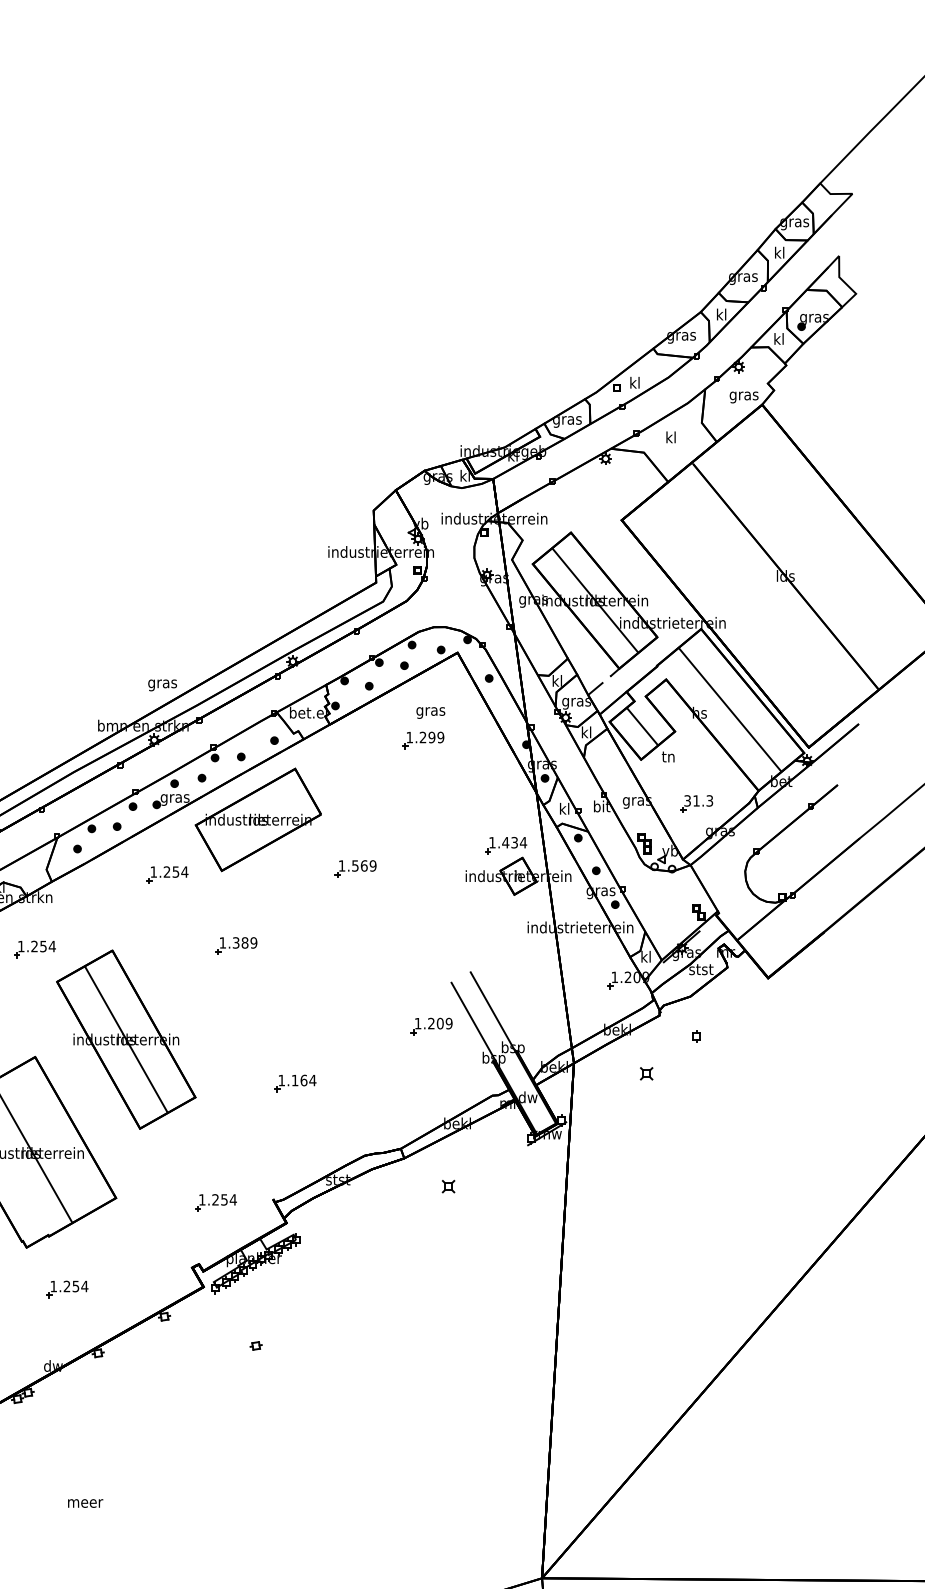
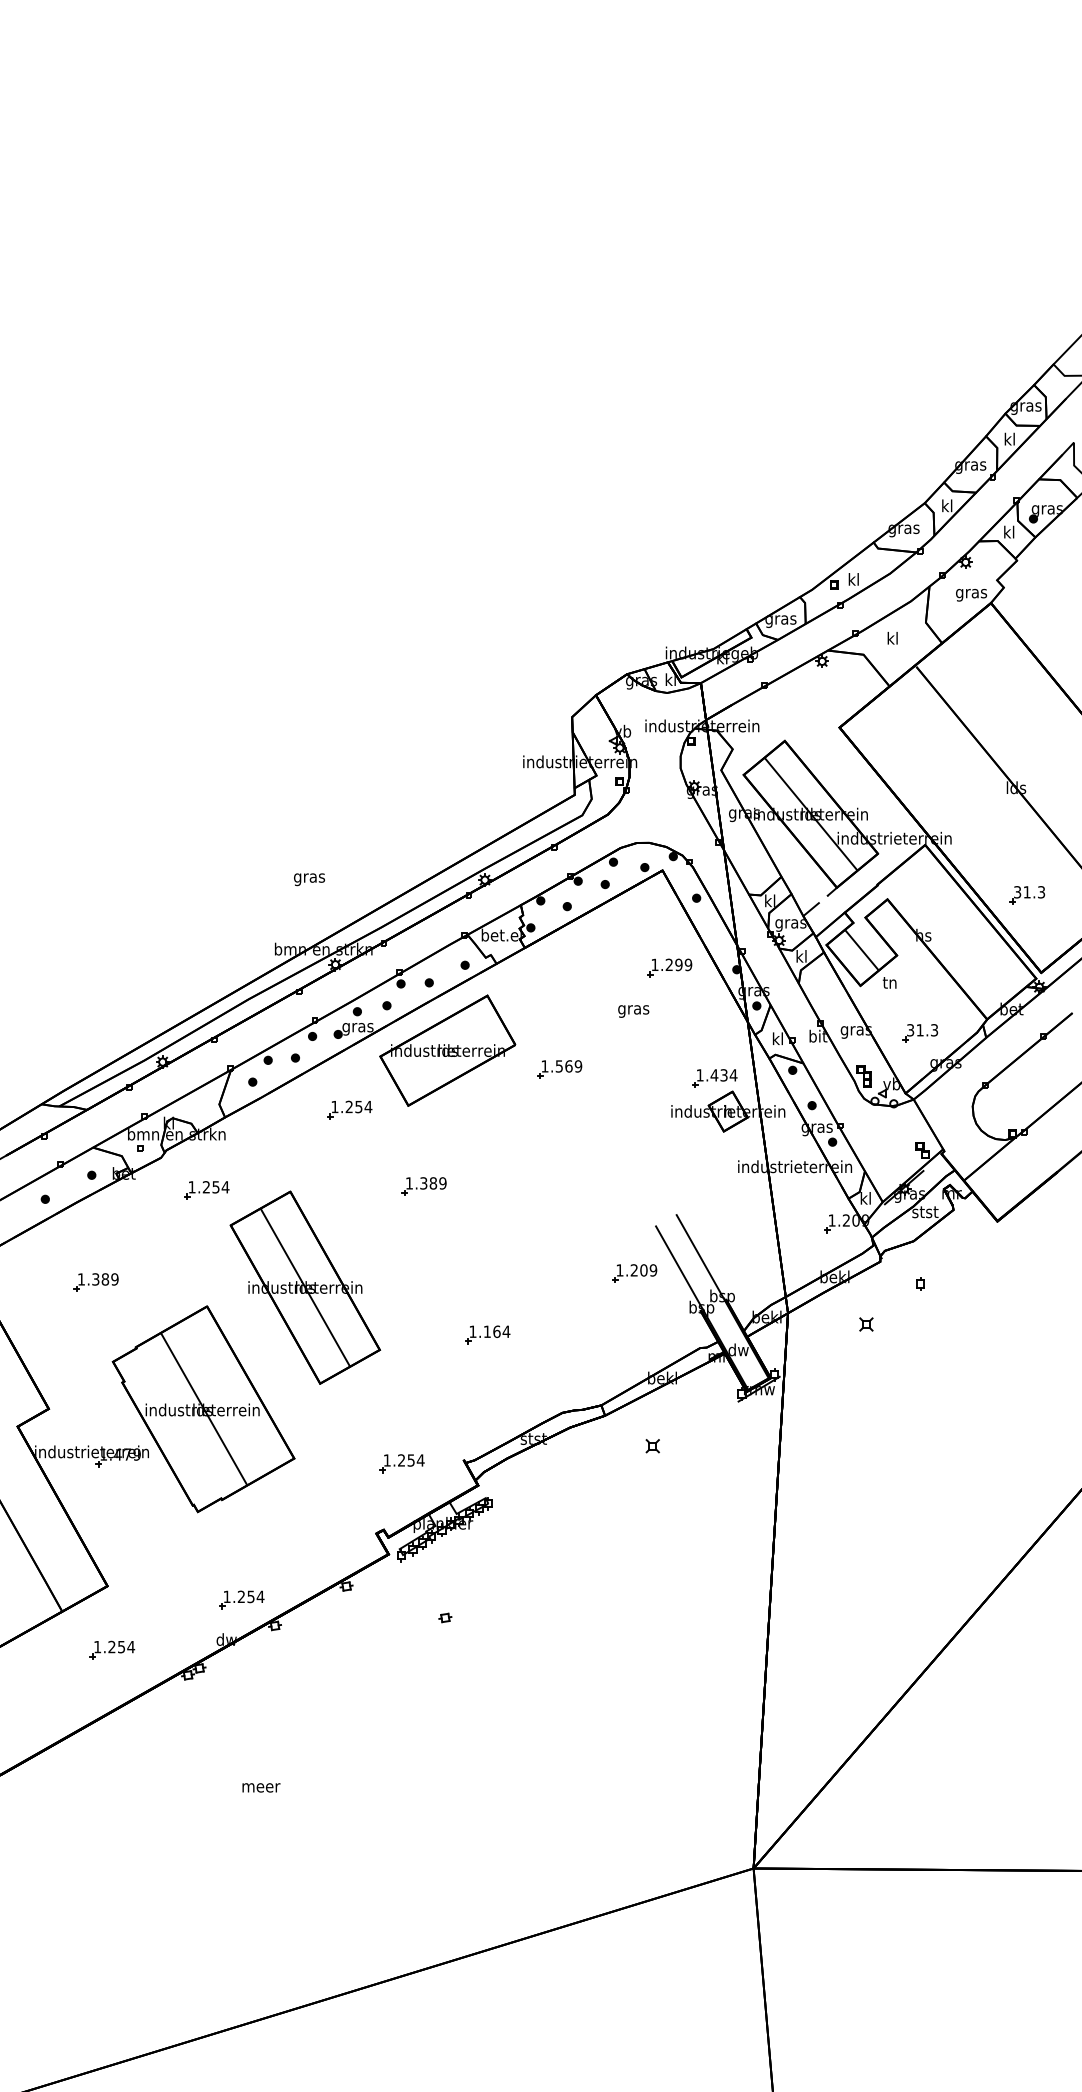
part: (795, 675) -> (1026, 895), added
text: (162, 685) -> (309, 879), moved
line: (730, 709) -> (956, 931), removed
text: (430, 713) -> (633, 1011), moved
part: (423, 739) -> (669, 967), moved
part: (355, 868) -> (559, 1069), moved
part: (67, 1288) -> (241, 1599), moved

